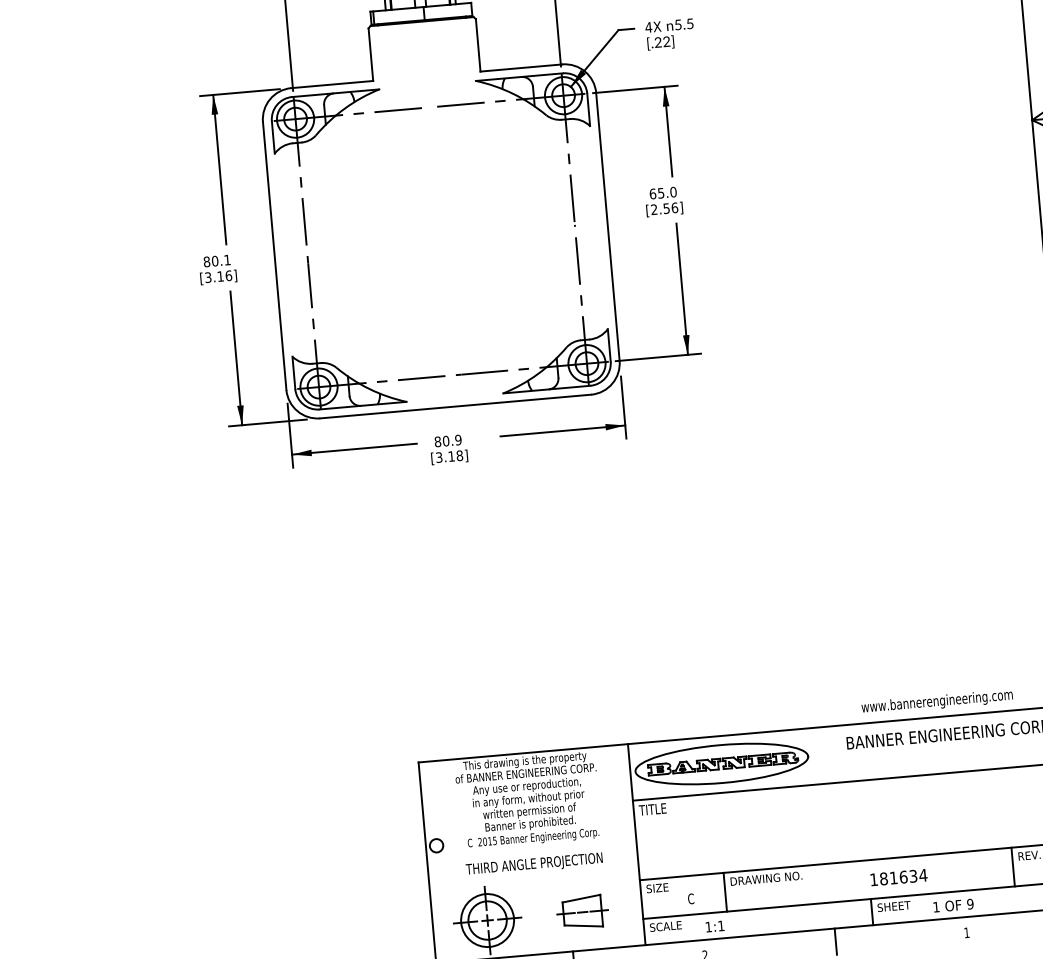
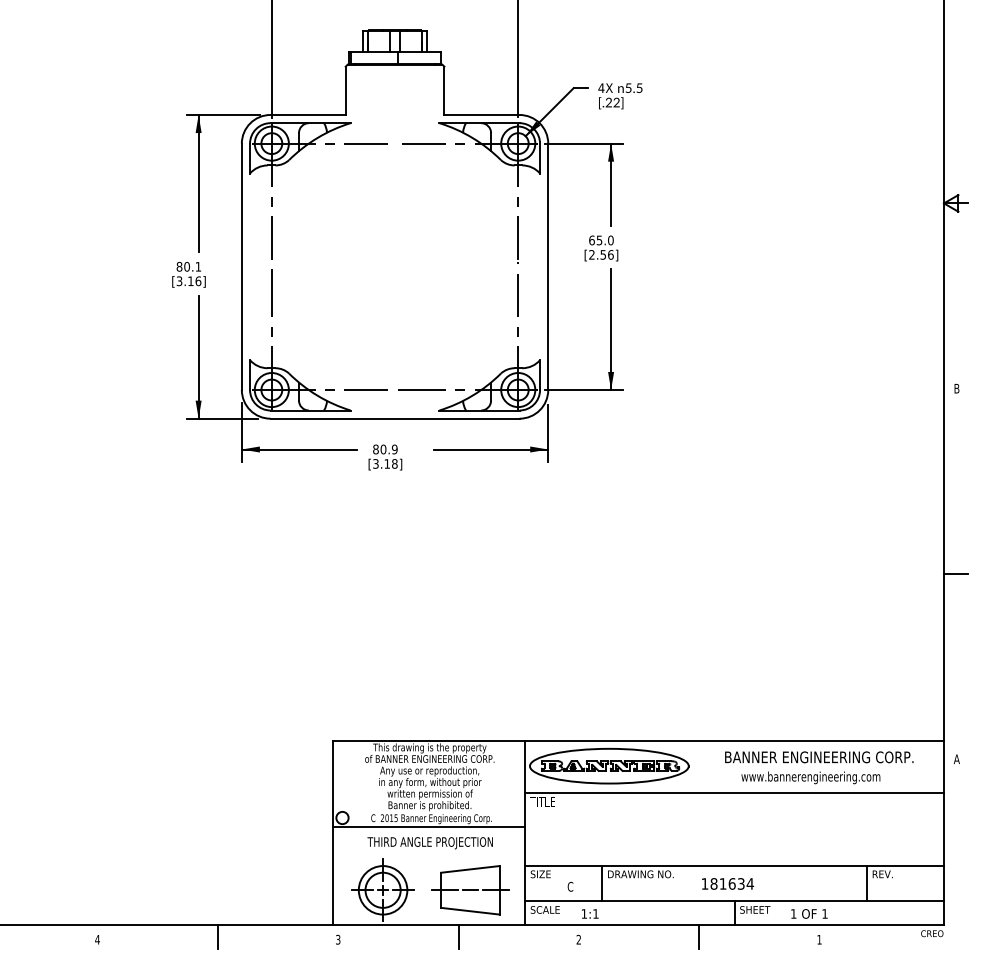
text: (936, 701) -> (810, 777), moved
line: (531, 847) -> (428, 827), added
text: (898, 877) -> (727, 883), moved
text: (969, 903) -> (824, 913), 9 -> 1
part: (582, 912) -> (470, 890), size x1.67

